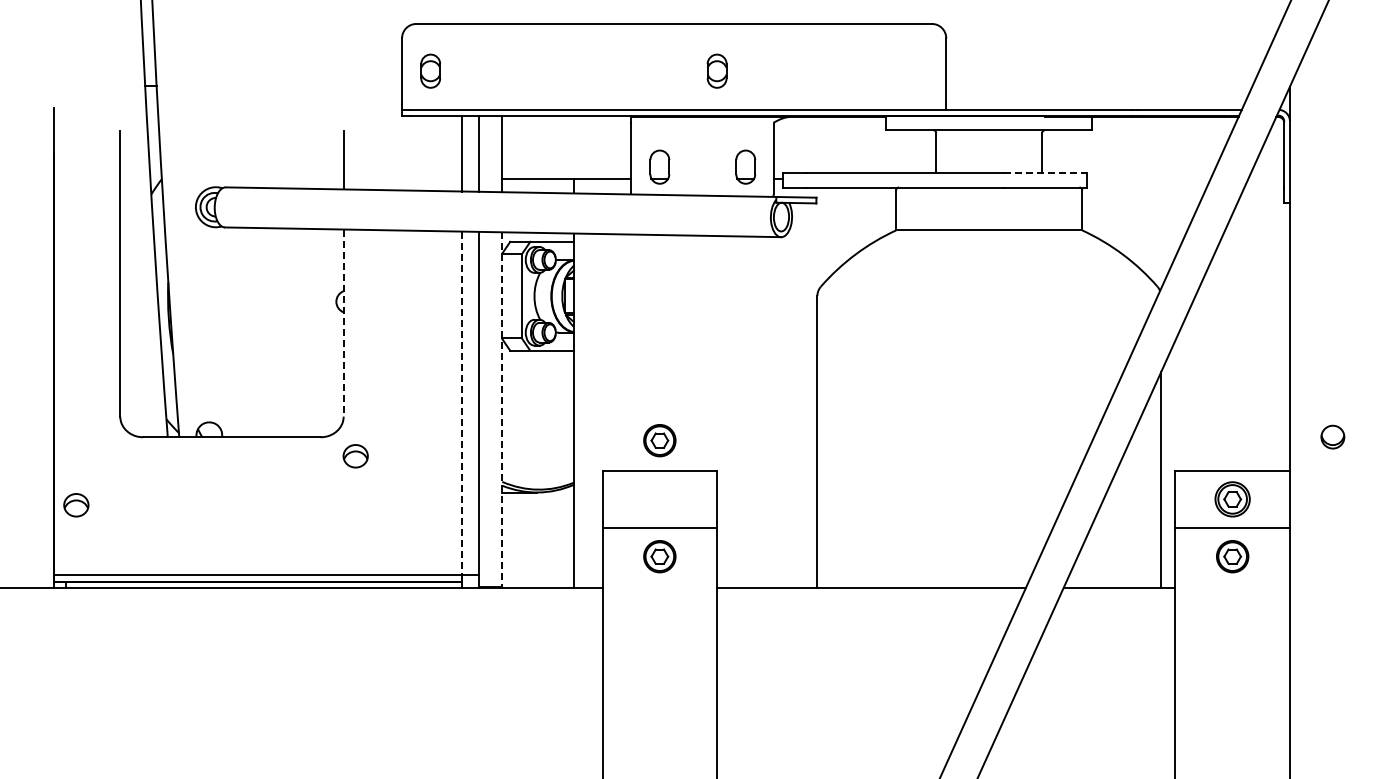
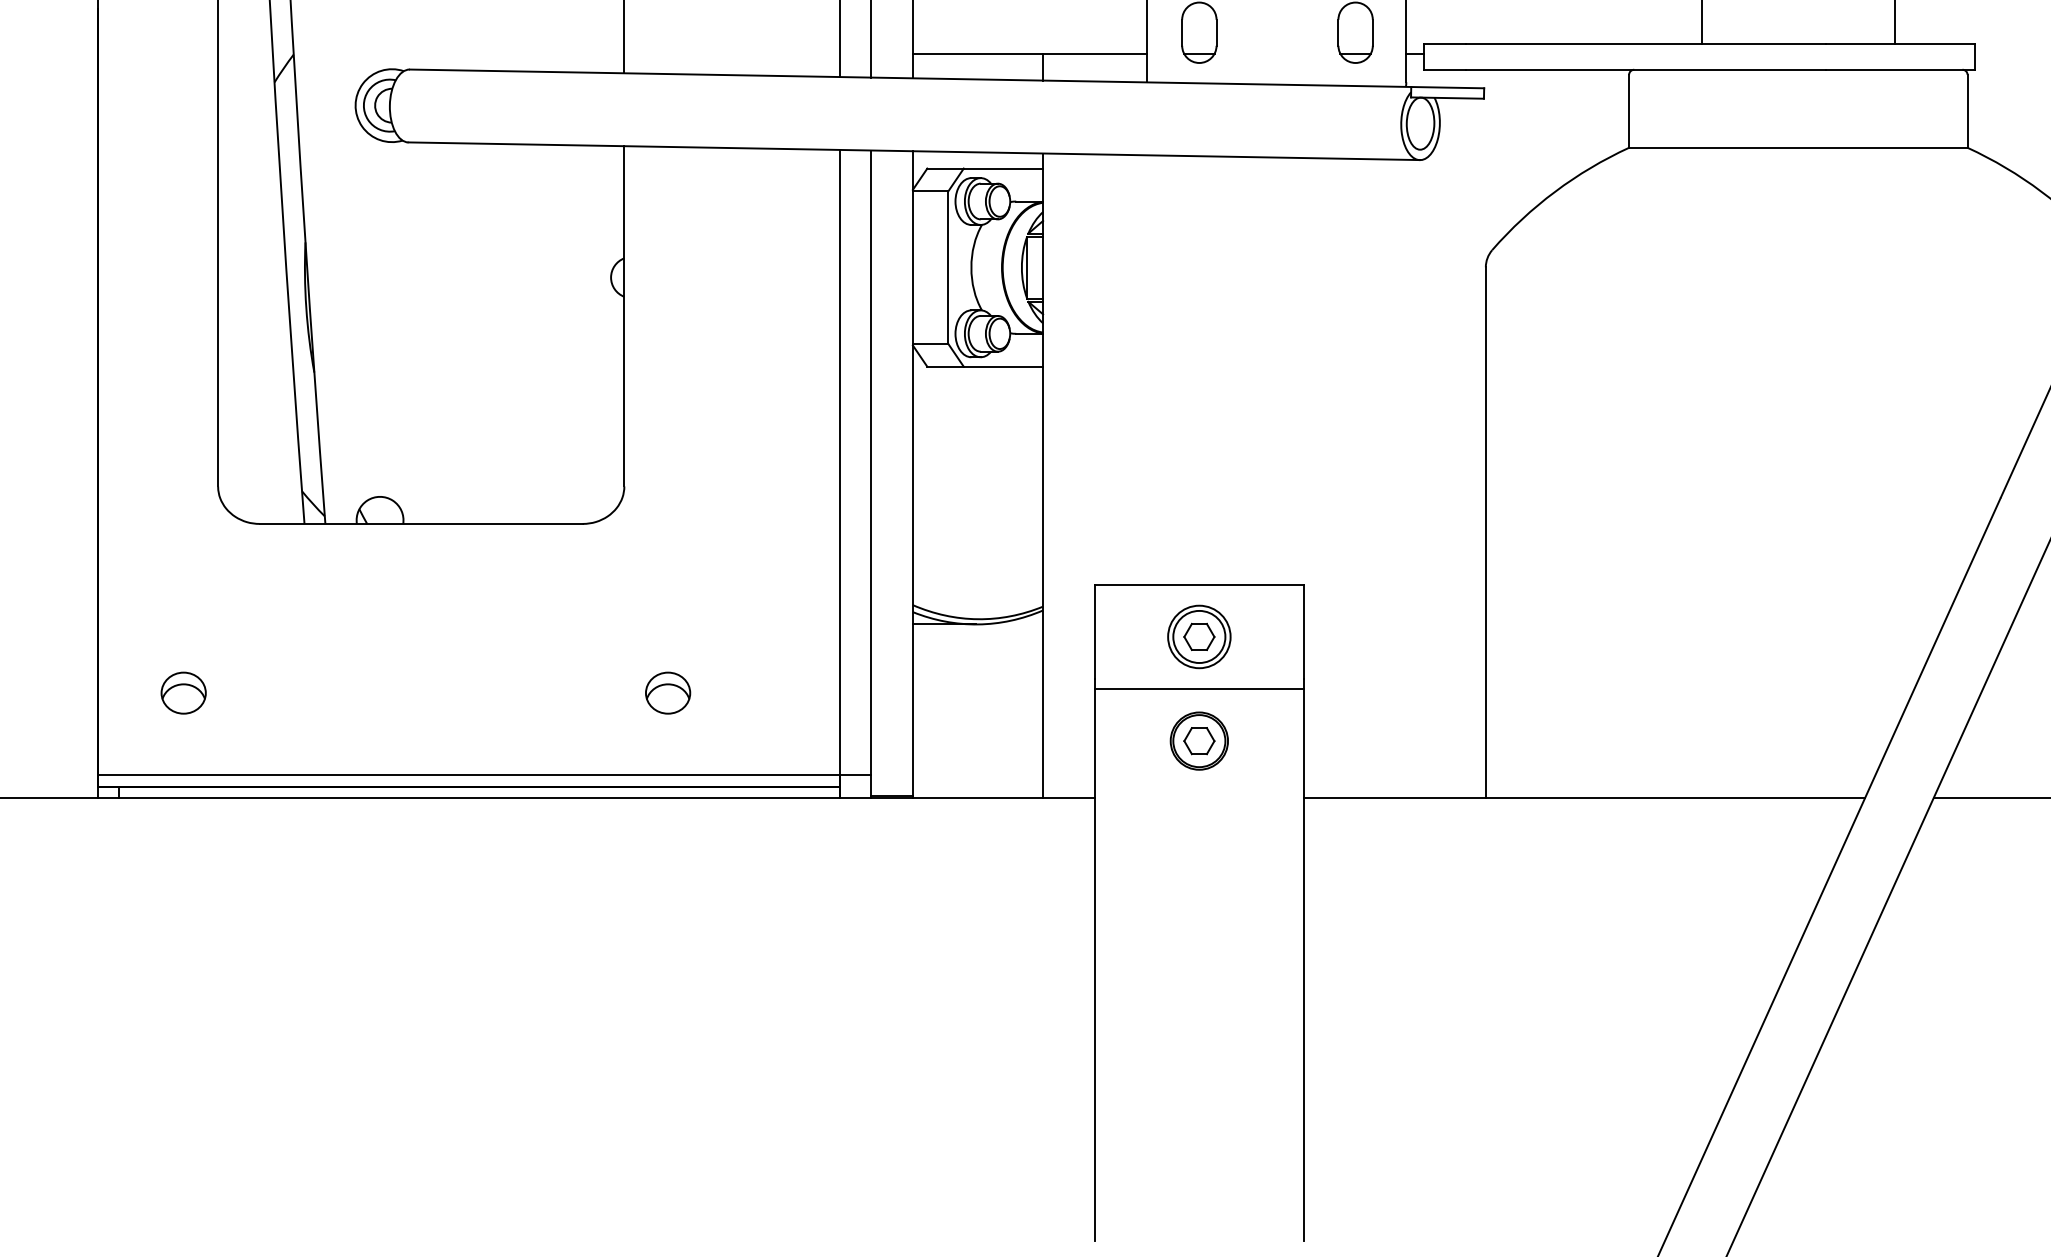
line: (1045, 173) -> (1900, 44), dashed -> solid
line: (343, 323) -> (624, 317), dashed -> solid
line: (462, 403) -> (840, 462), dashed -> solid
line: (502, 410) -> (913, 475), dashed -> solid
part: (659, 440) -> (1198, 529), removed
part: (355, 456) -> (667, 693), moved
part: (659, 499) -> (1198, 637), added
part: (76, 505) -> (183, 693), moved

